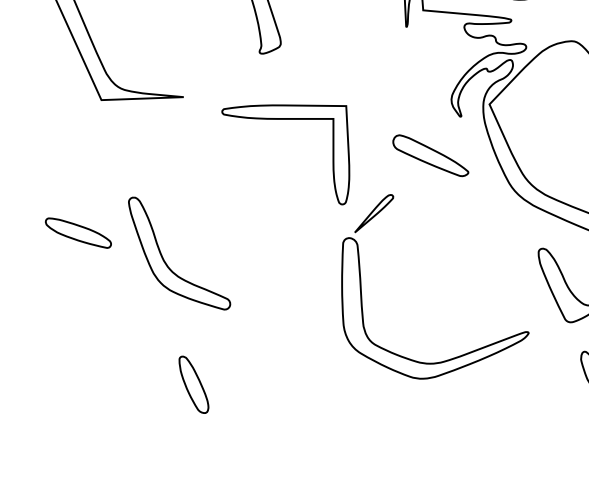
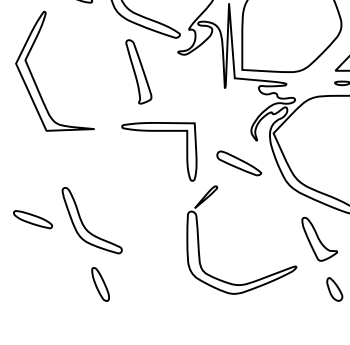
part: (286, 120) -> (159, 131), moved
part: (77, 232) -> (32, 219), moved
part: (193, 384) -> (100, 284), moved

